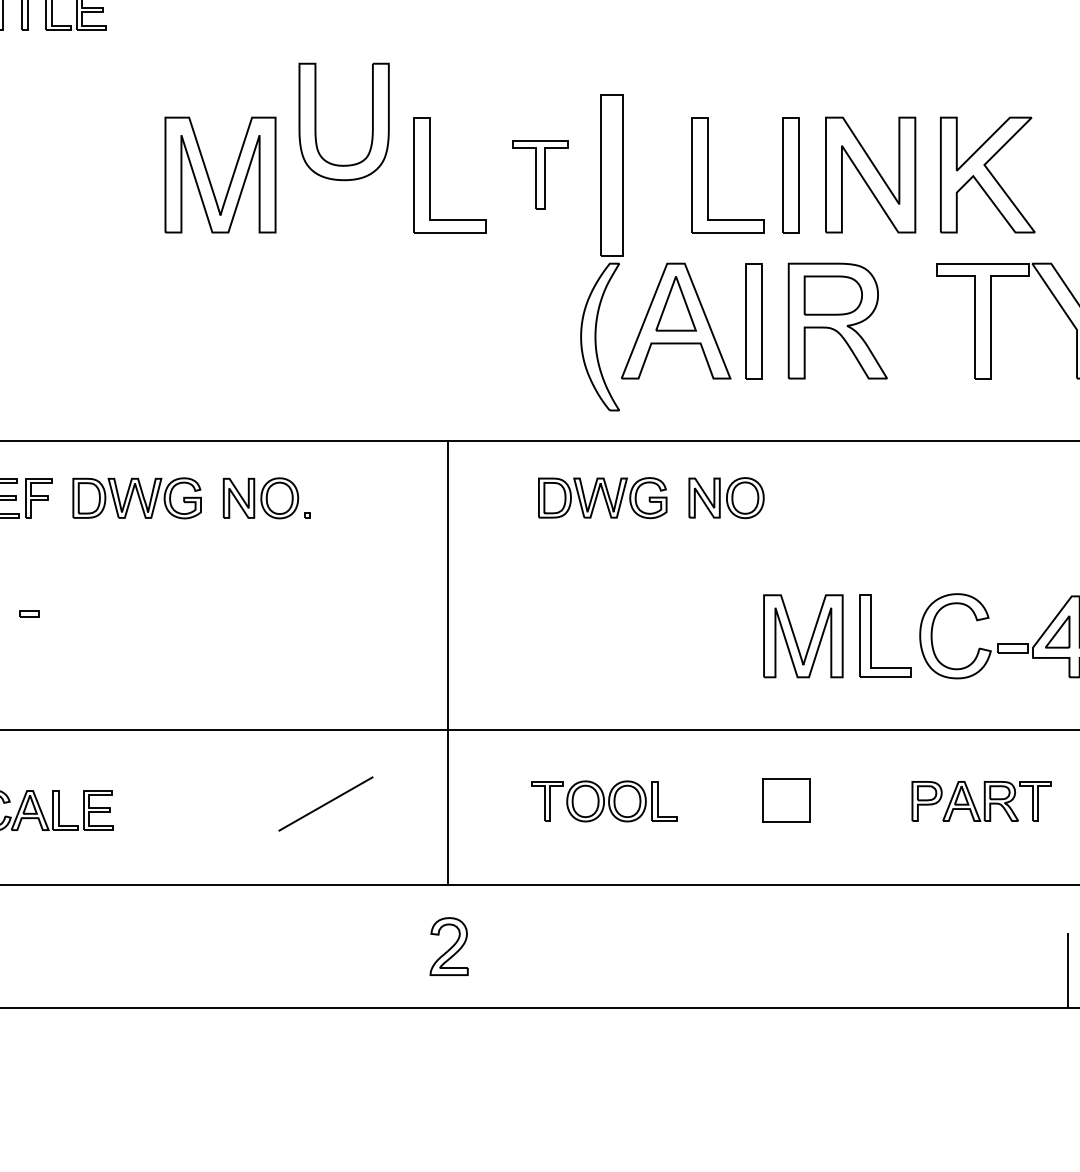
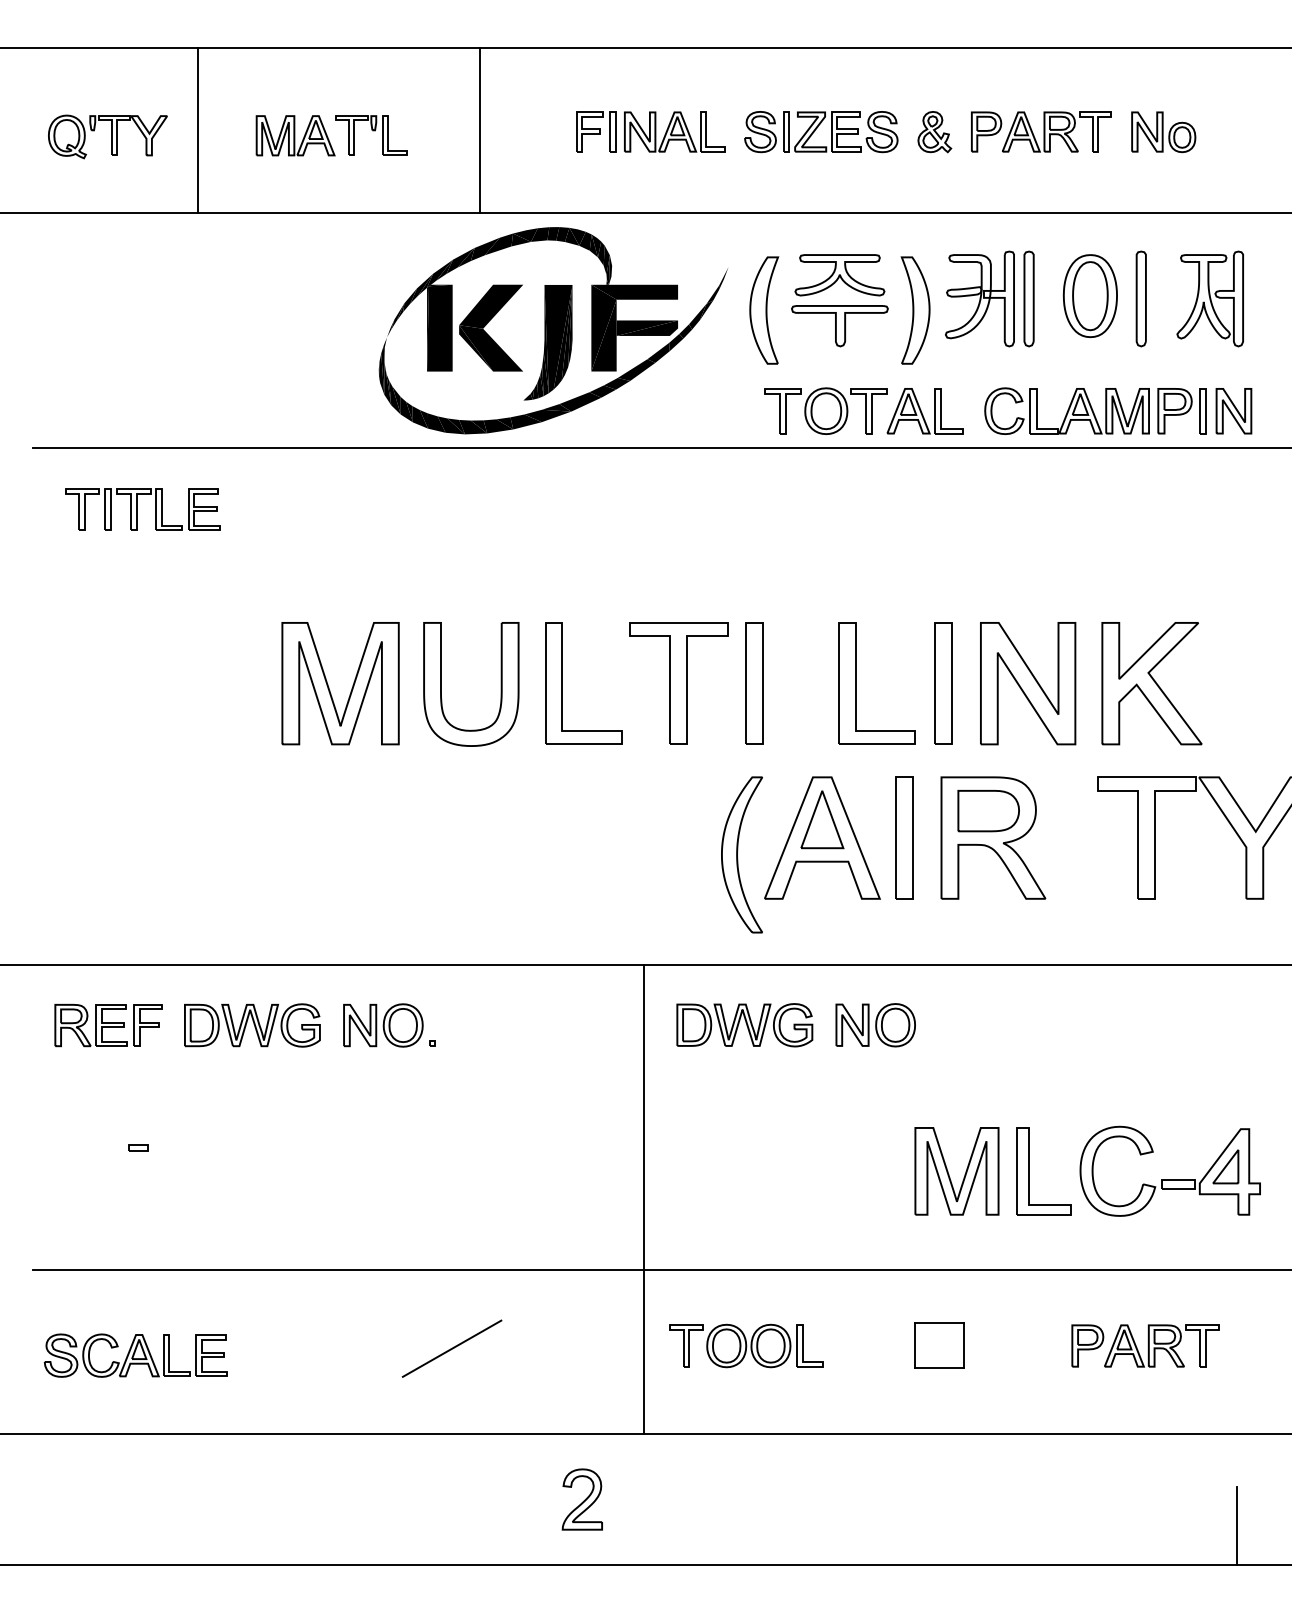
part: (371, 122) -> (500, 684), moved
part: (540, 174) -> (678, 683), size x1.67
part: (611, 174) -> (754, 683), size x0.71
line: (448, 662) -> (644, 1199), moved

